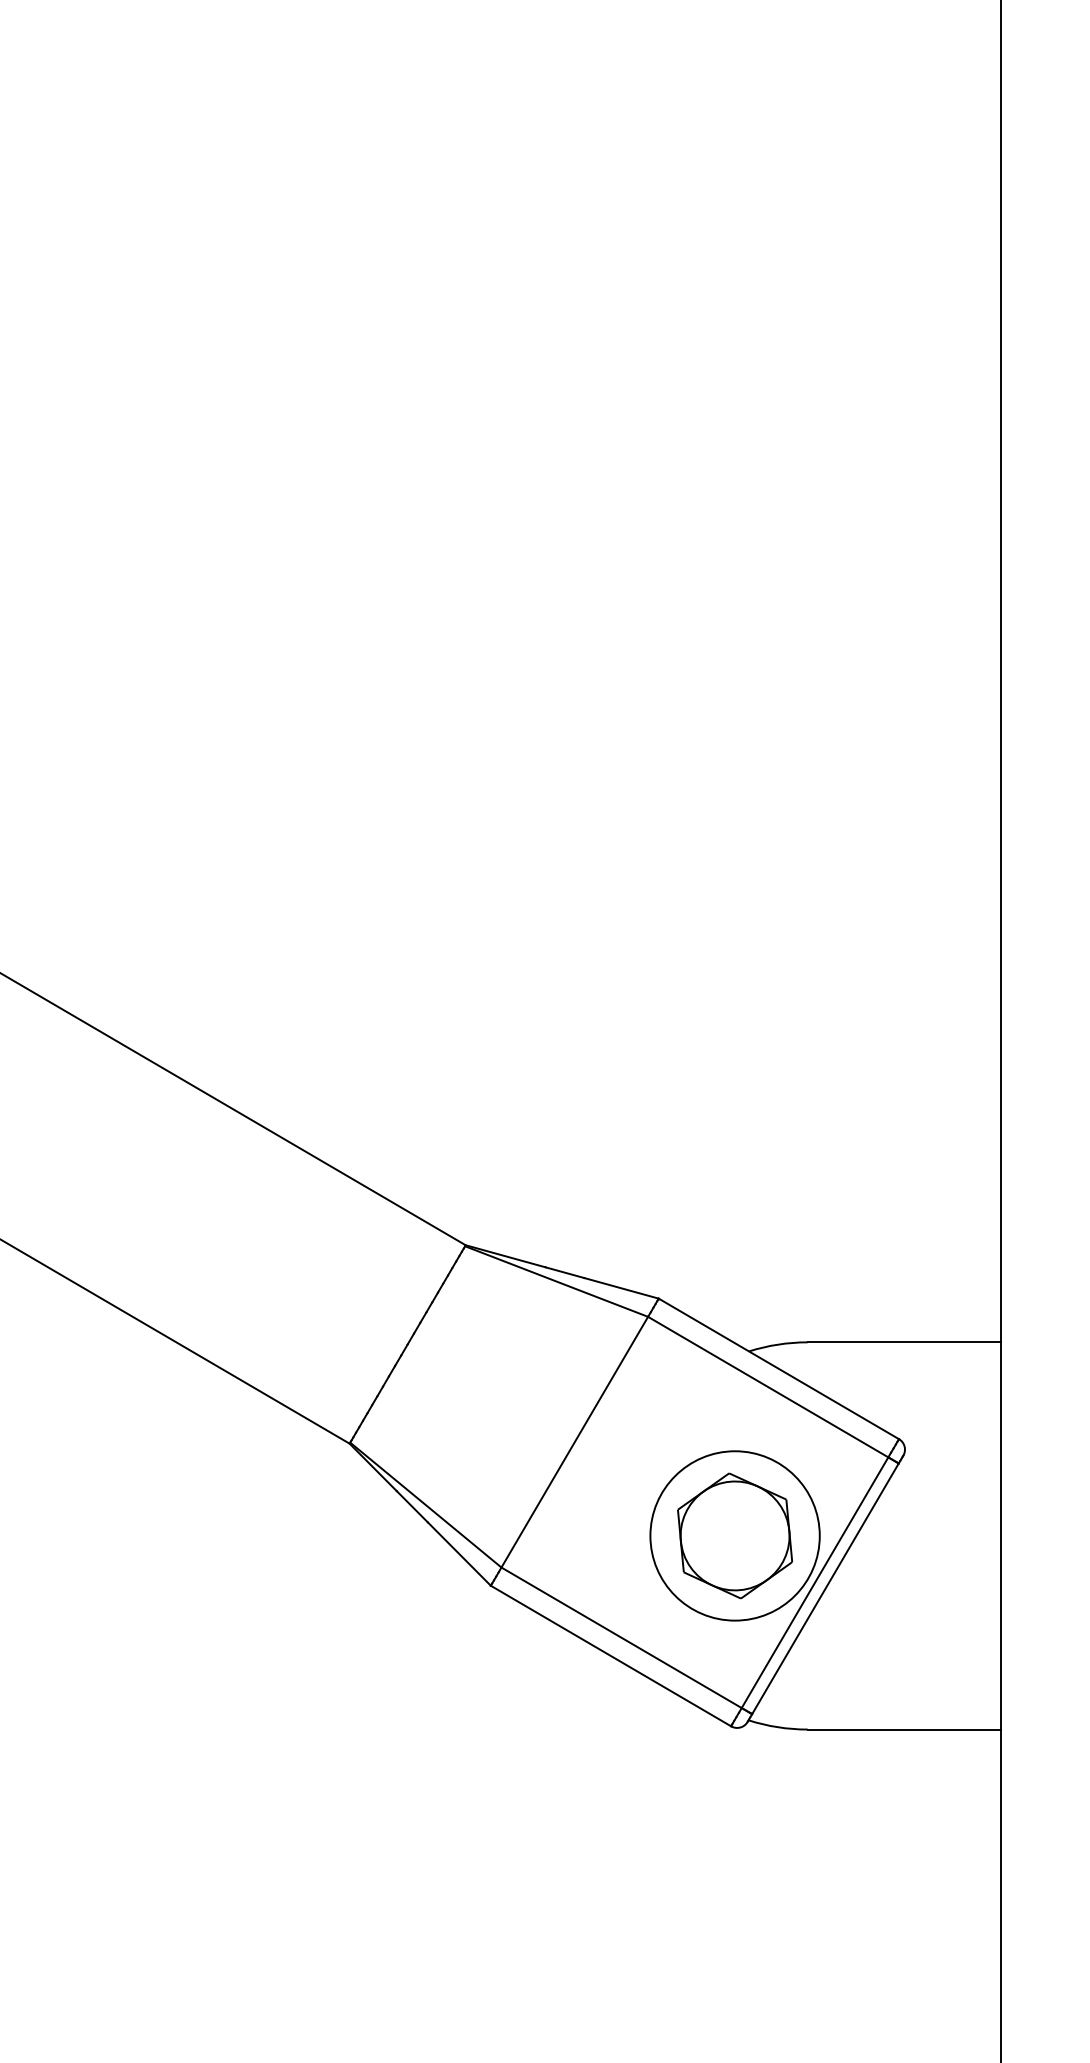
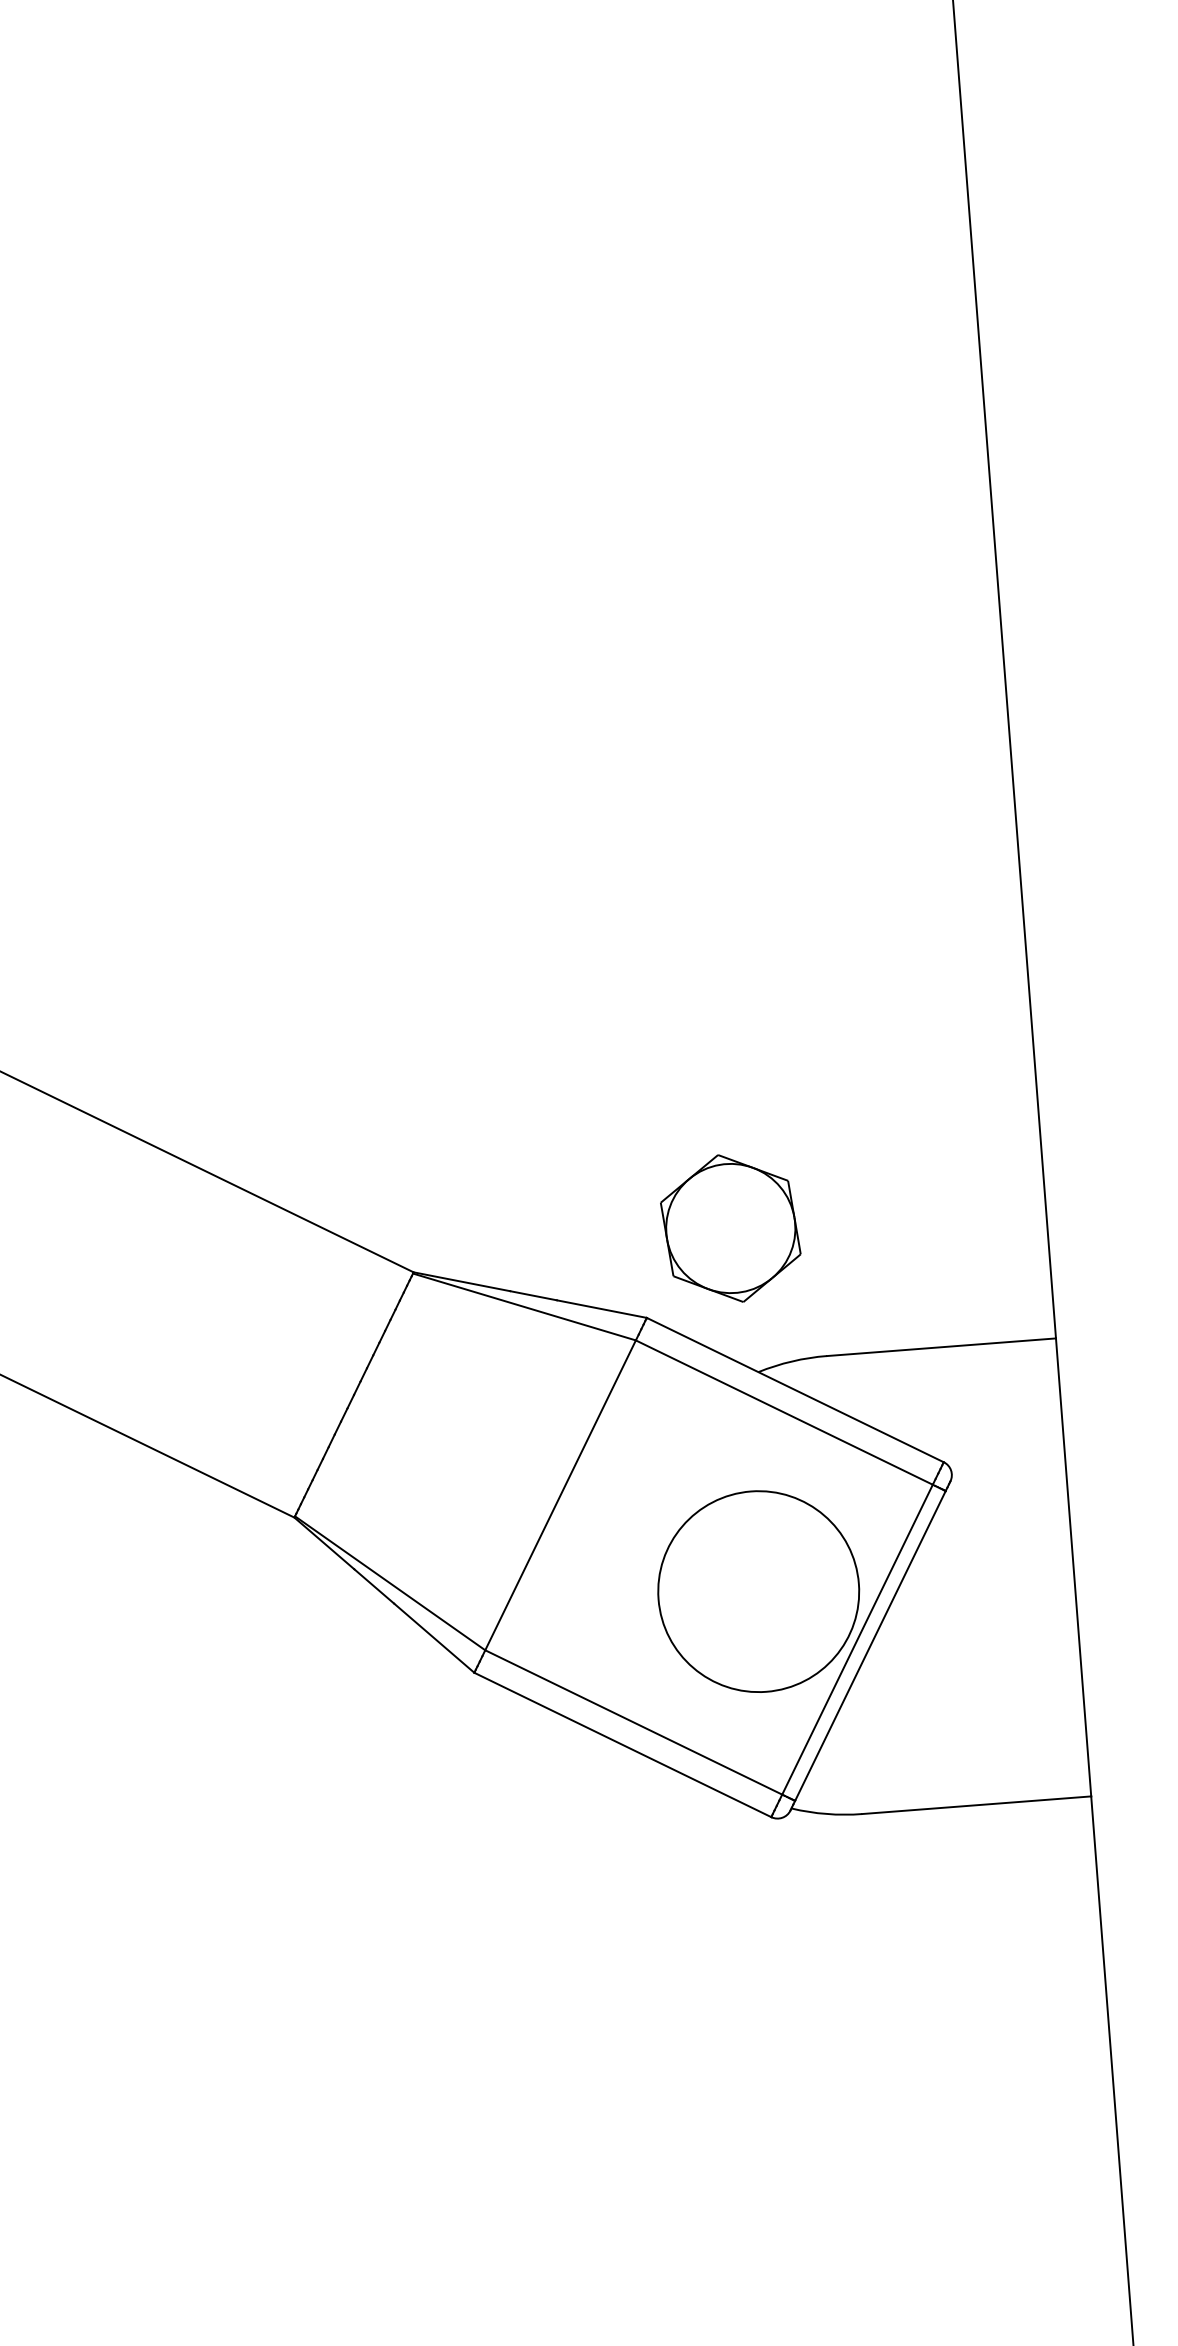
part: (735, 1535) -> (731, 1227), moved

